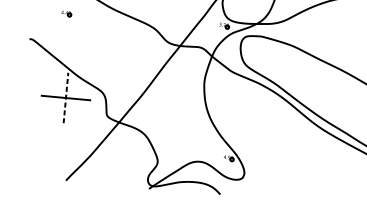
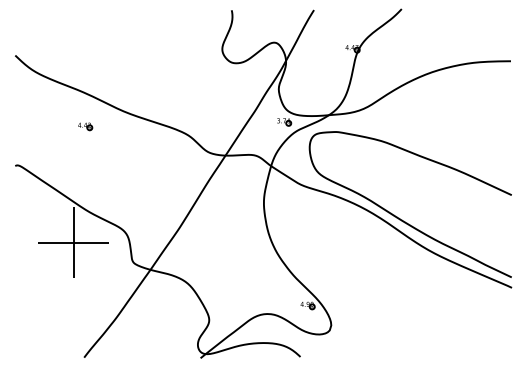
part: (66, 13) -> (85, 126), moved
line: (66, 97) -> (73, 242), dashed -> solid

